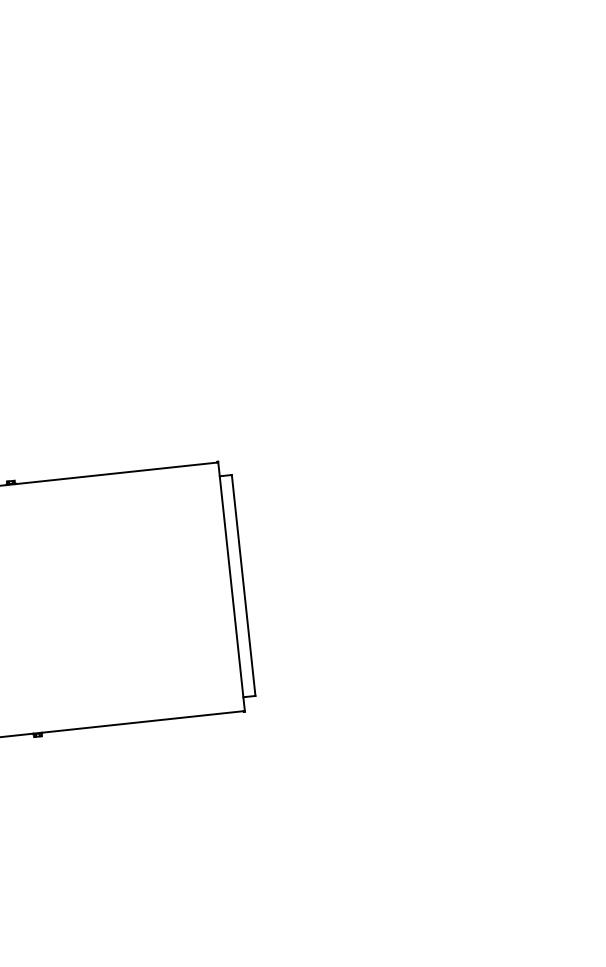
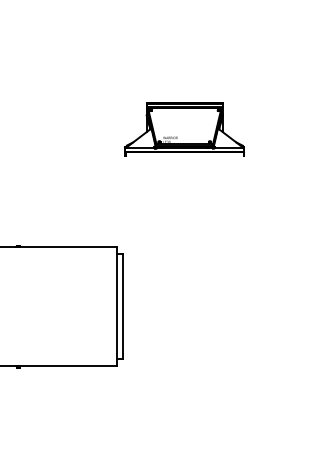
part: (332, 201) -> (184, 129), added

